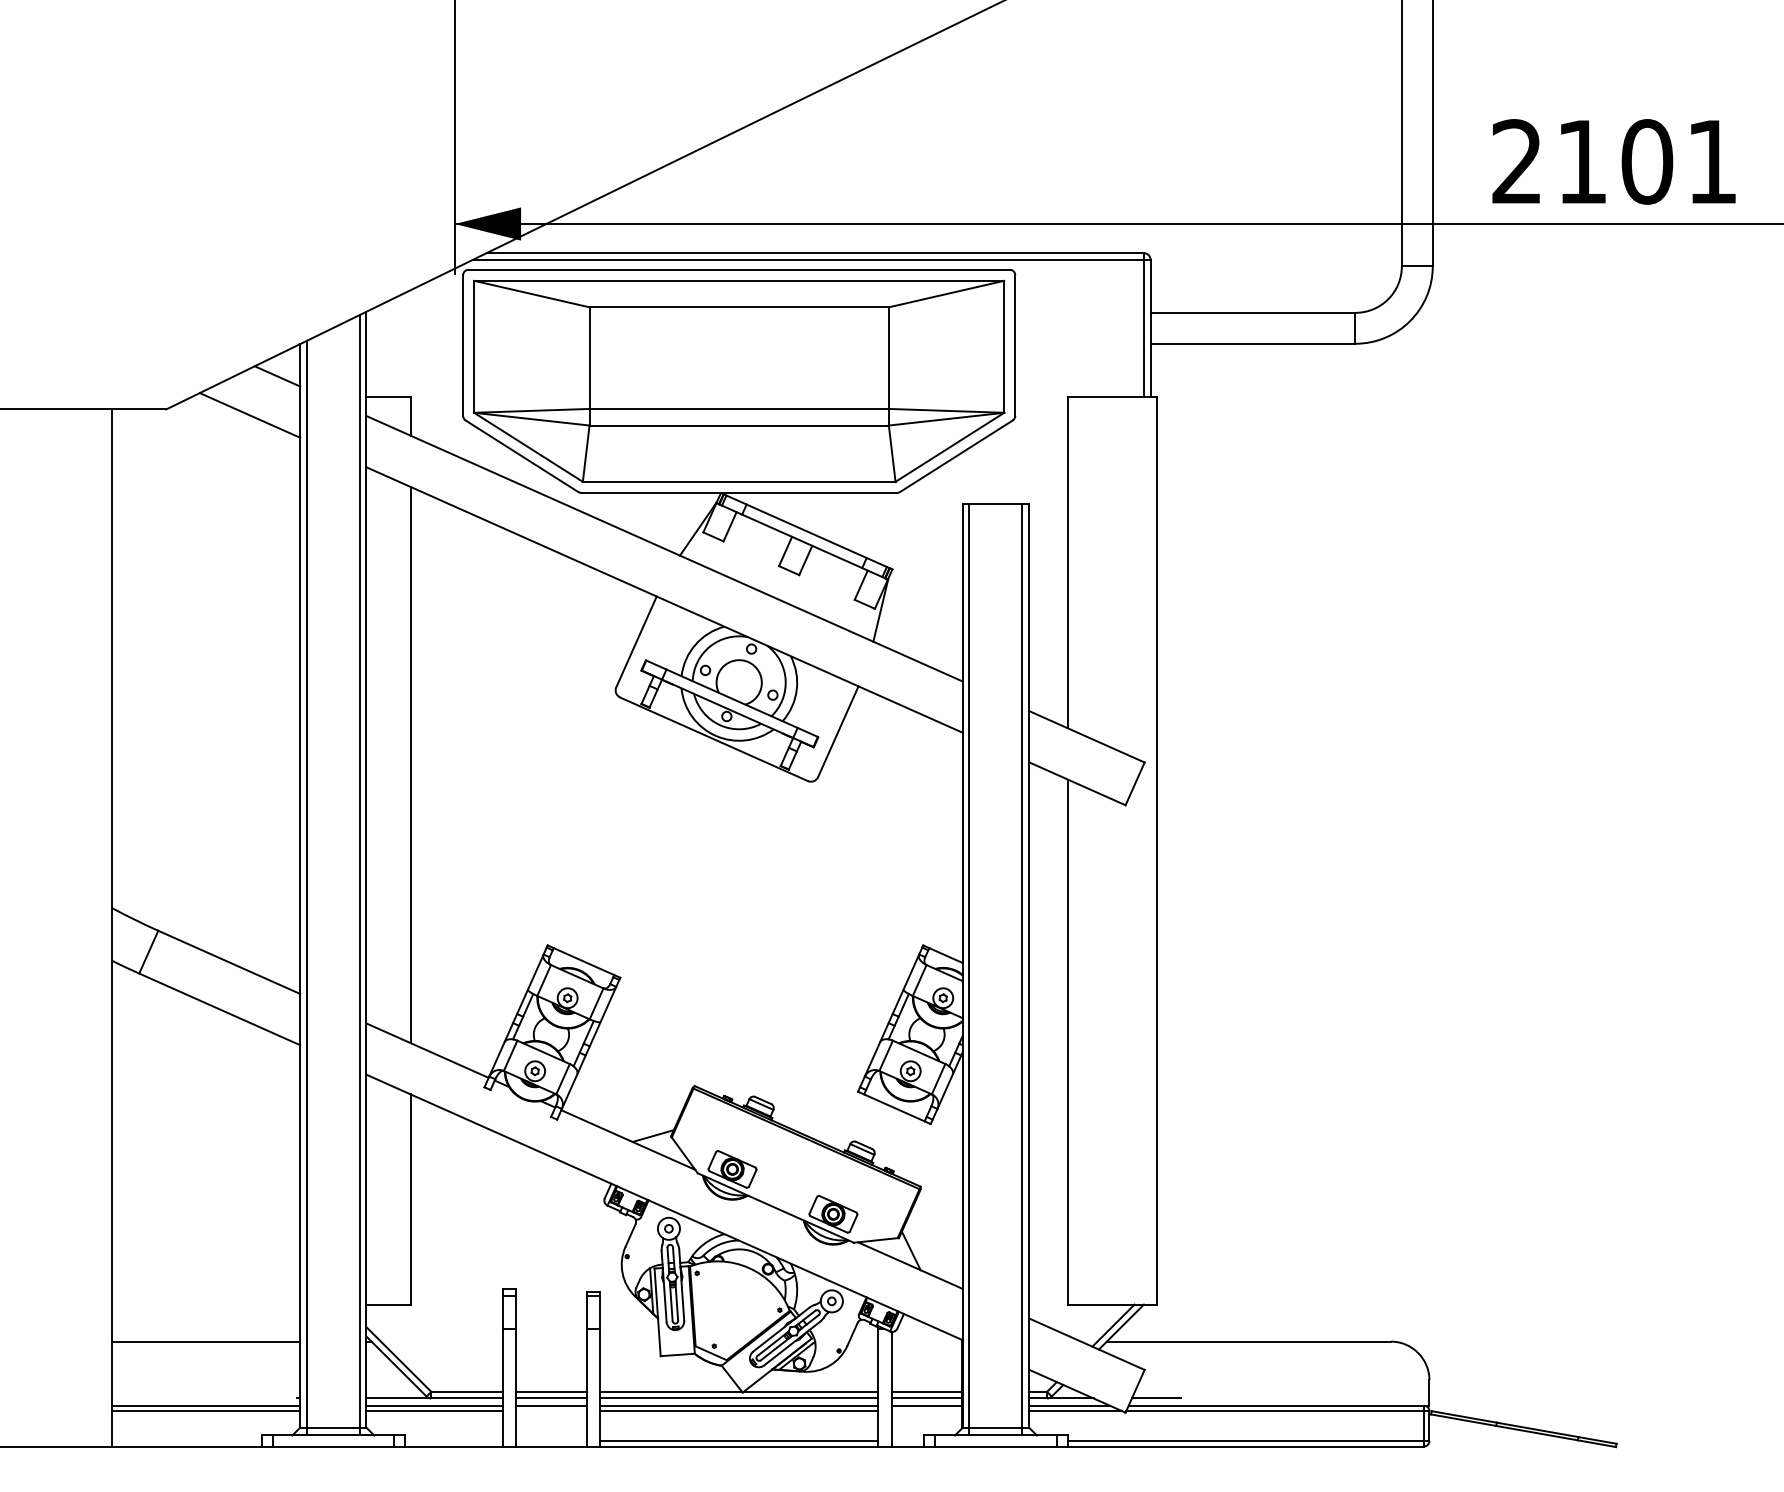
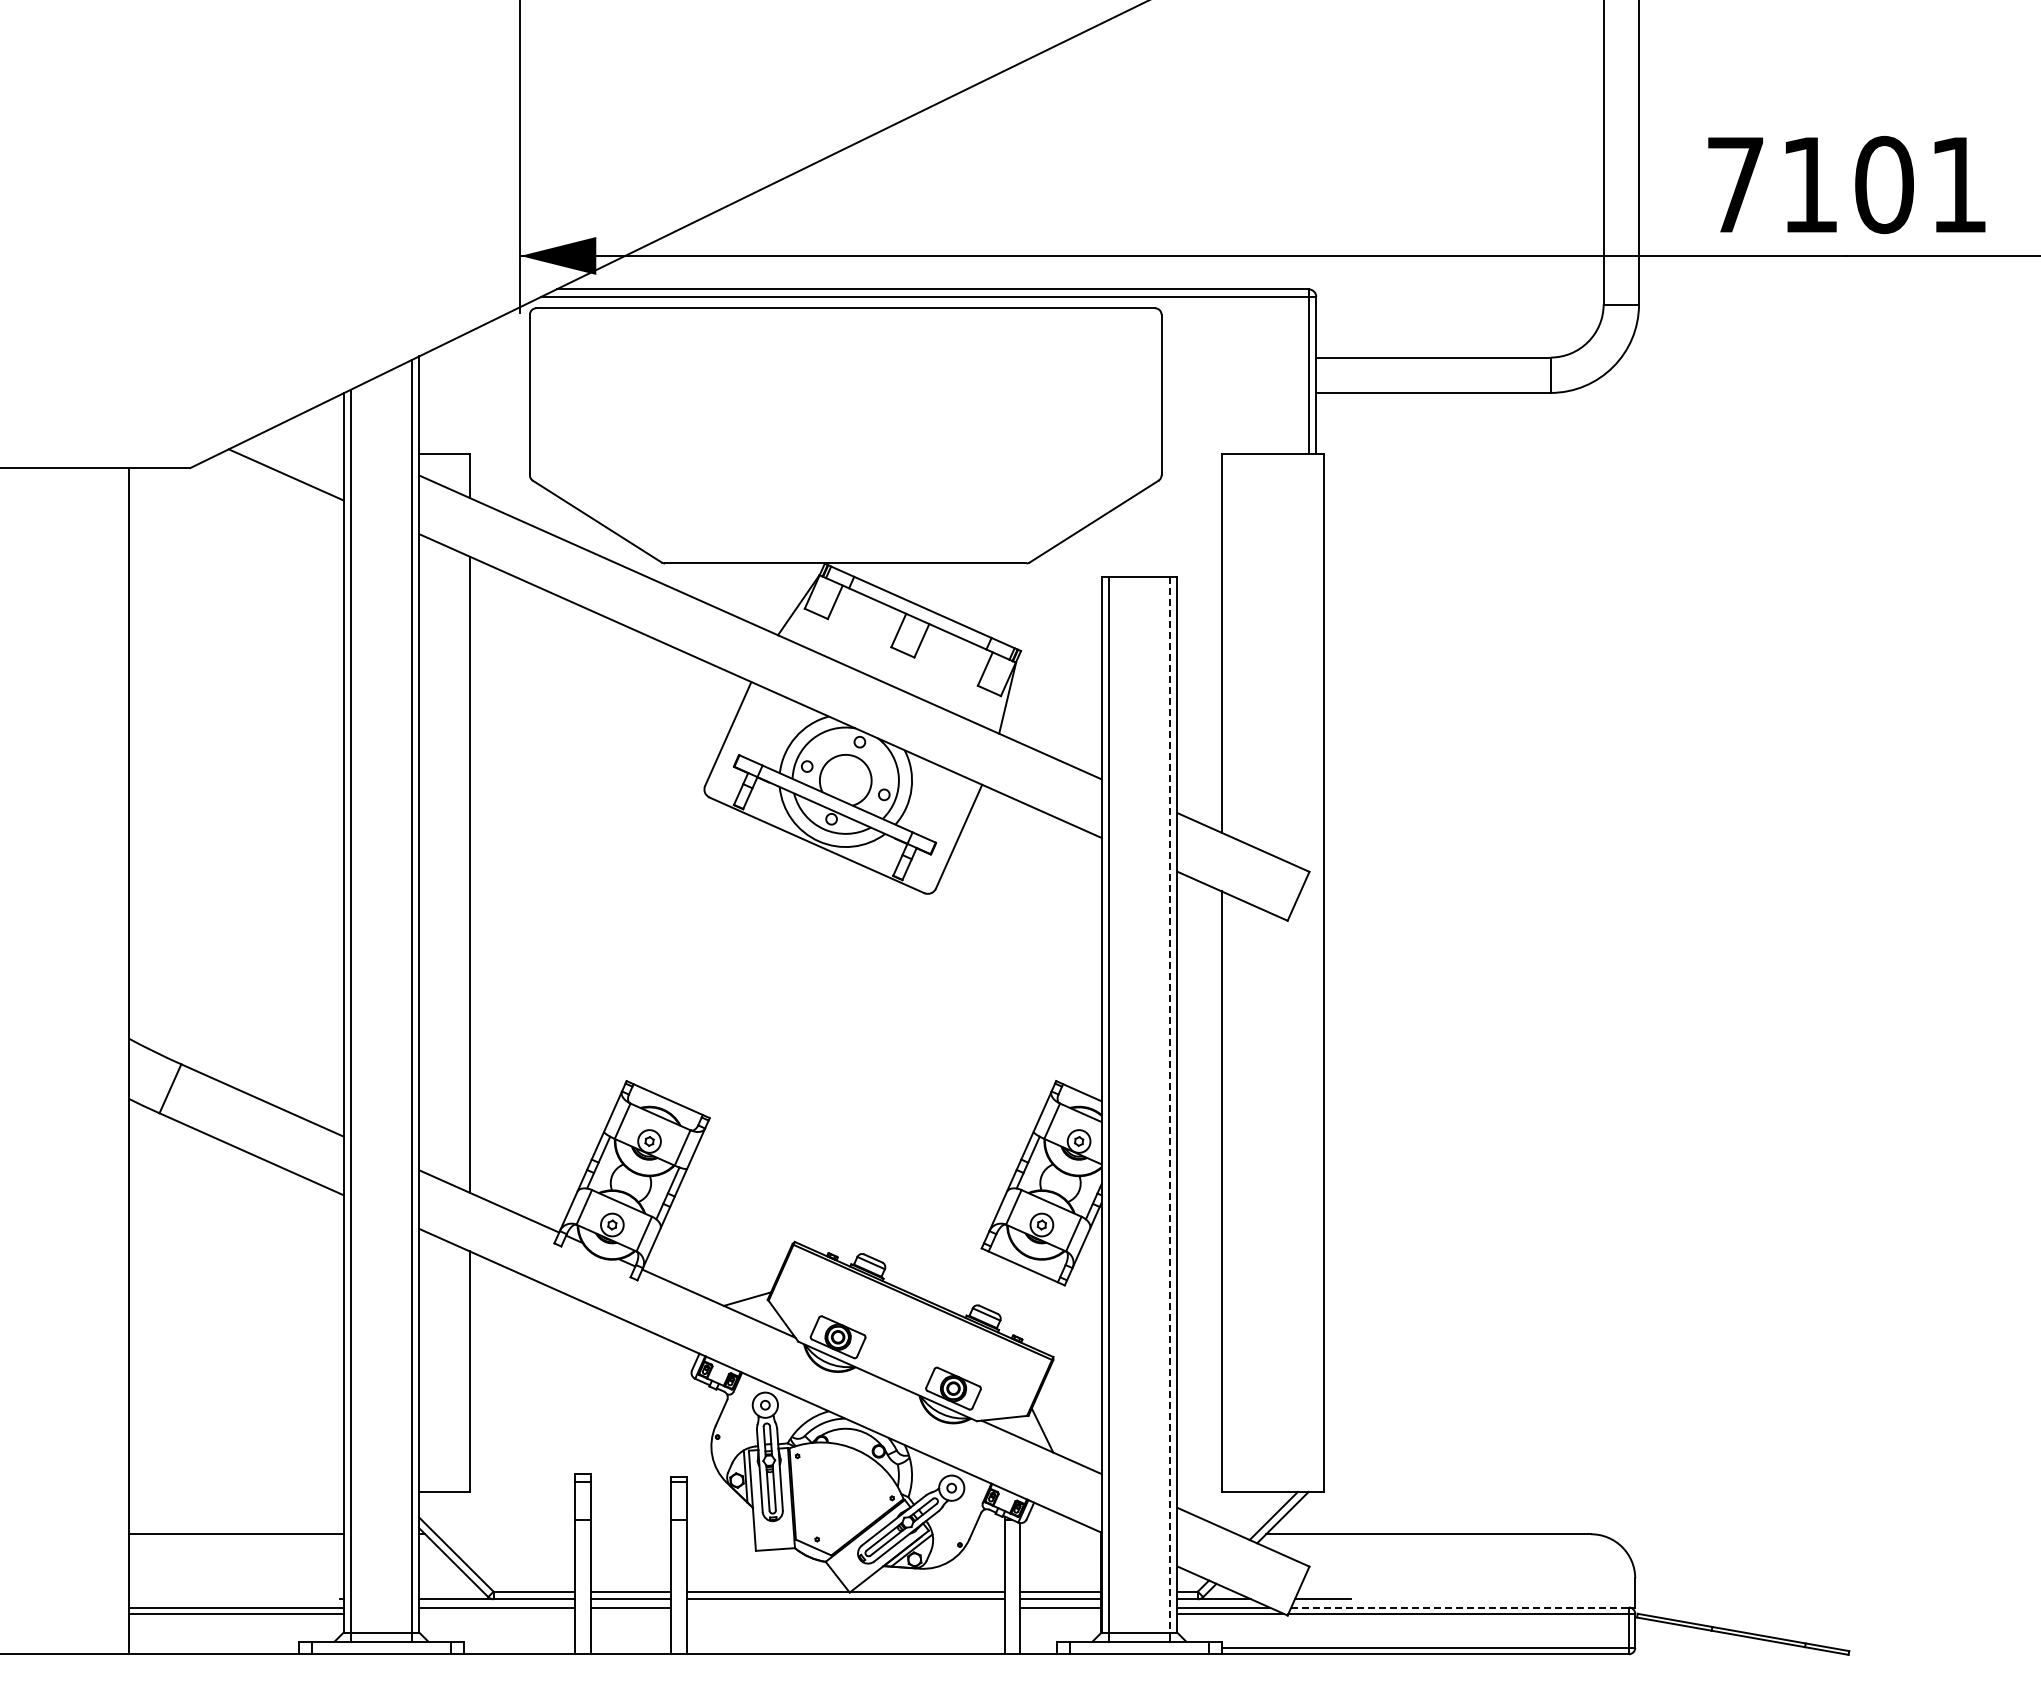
text: (1517, 160) -> (1735, 183), 2101 -> 7101
line: (277, 375) -> (317, 429), removed
part: (738, 380) -> (845, 435), removed
line: (1022, 965) -> (1169, 1104), solid -> dashed
line: (738, 1405) -> (845, 1607), removed
line: (1276, 1405) -> (1460, 1607), solid -> dashed
line: (434, 1410) -> (497, 1613), removed
line: (738, 1410) -> (845, 1613), removed
line: (738, 1440) -> (845, 1647), removed

